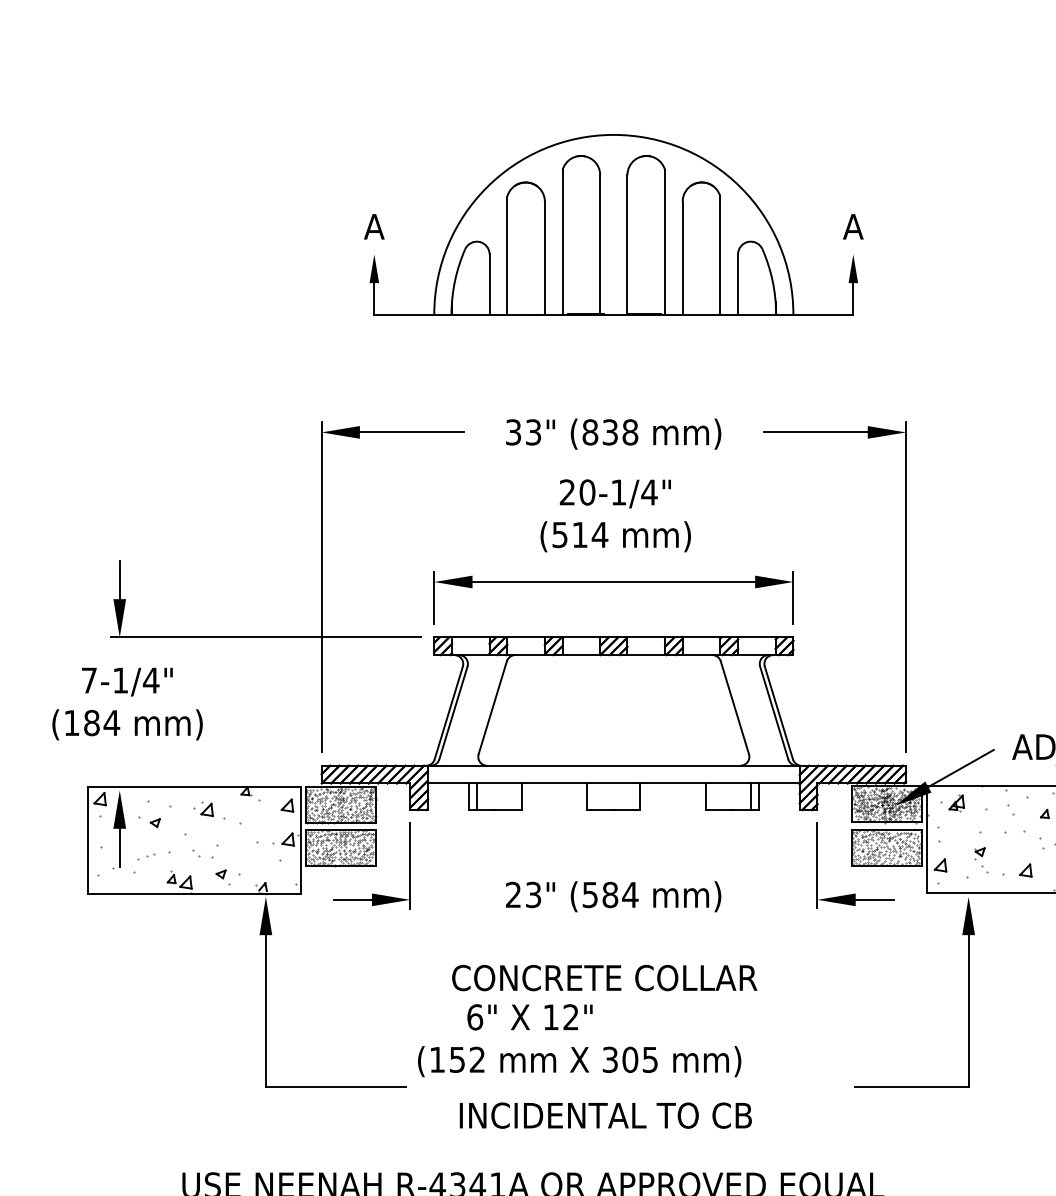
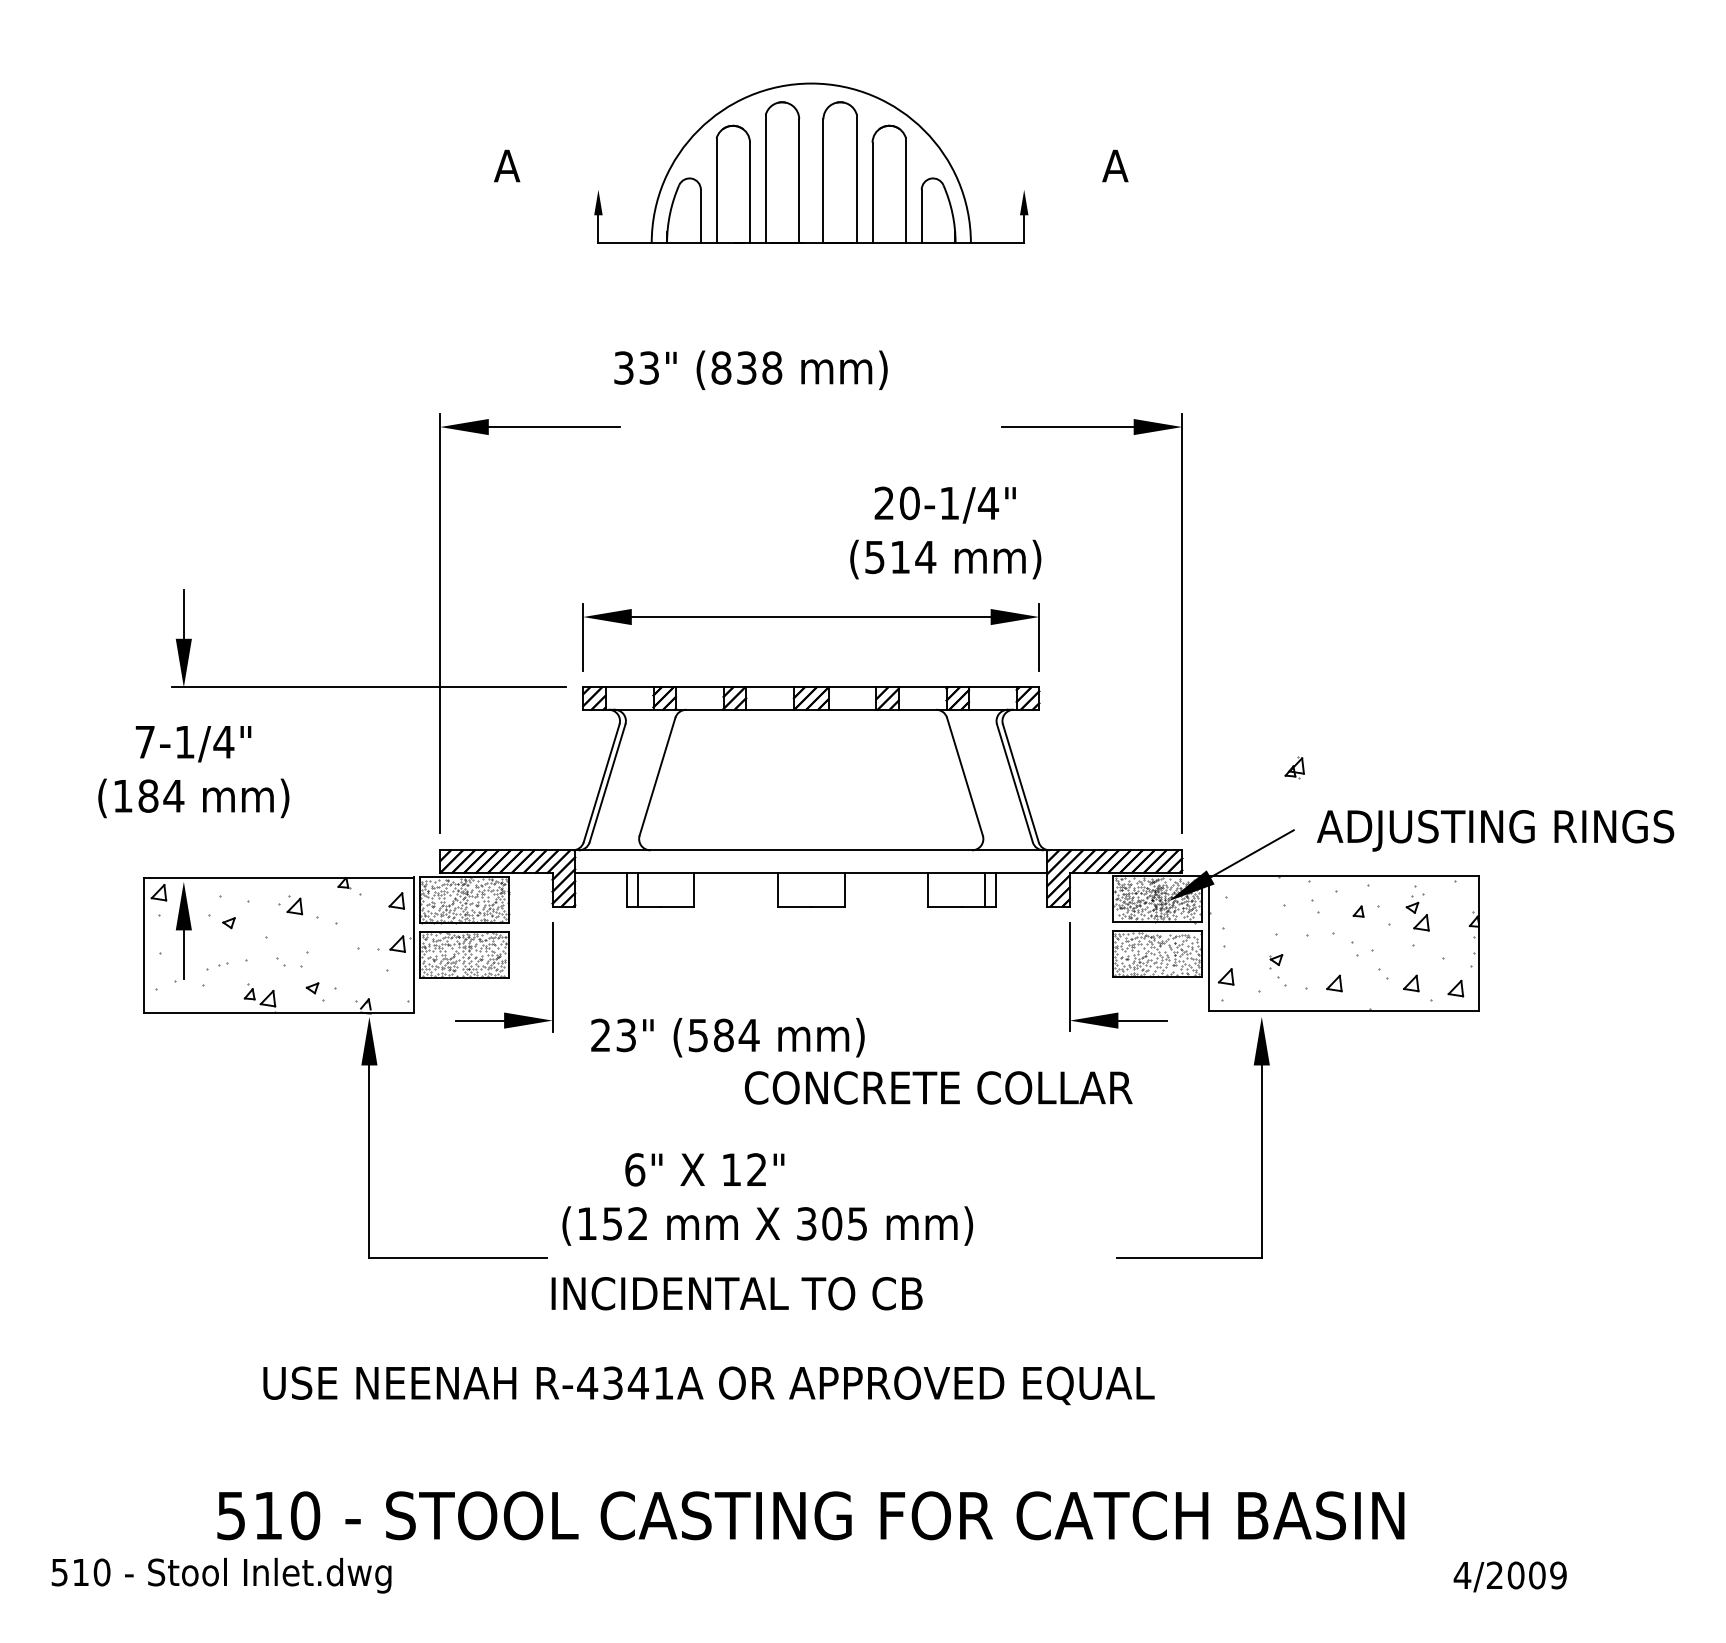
part: (614, 224) -> (811, 163), size x0.7
text: (613, 433) -> (750, 369), moved
text: (615, 515) -> (945, 532), moved
part: (956, 802) -> (1294, 767), moved
text: (613, 896) -> (727, 1037), moved
text: (604, 977) -> (938, 1087), moved
text: (605, 1115) -> (736, 1293), moved

